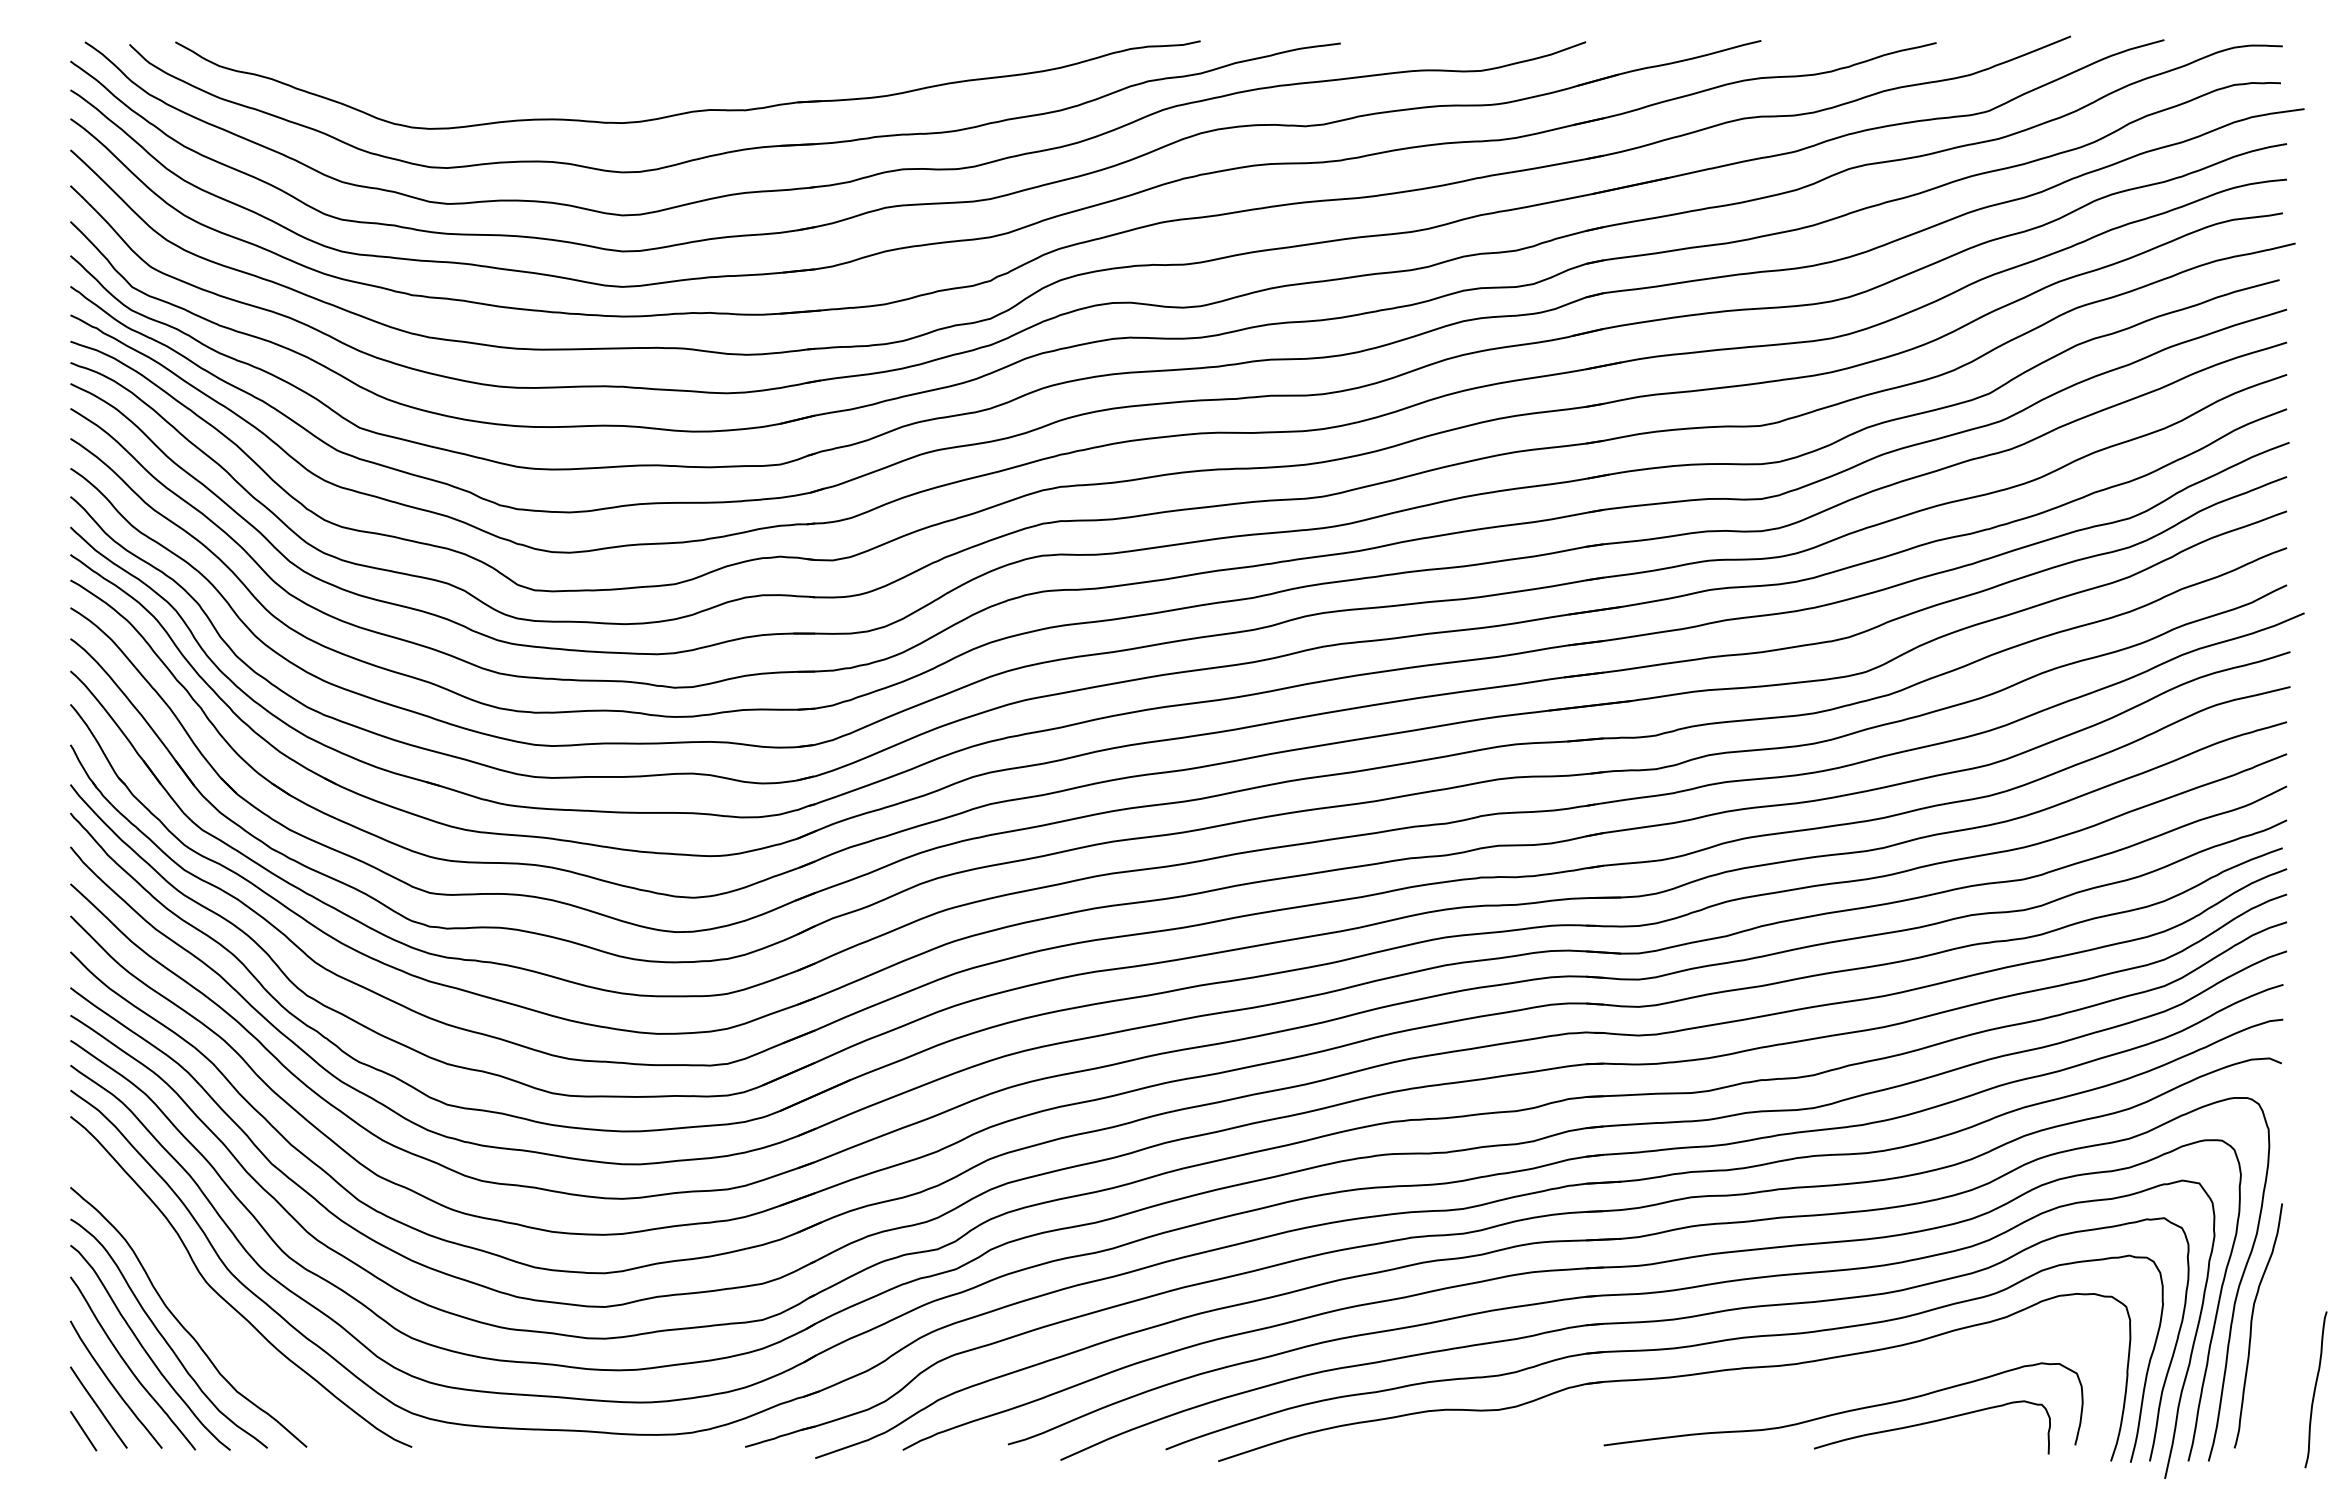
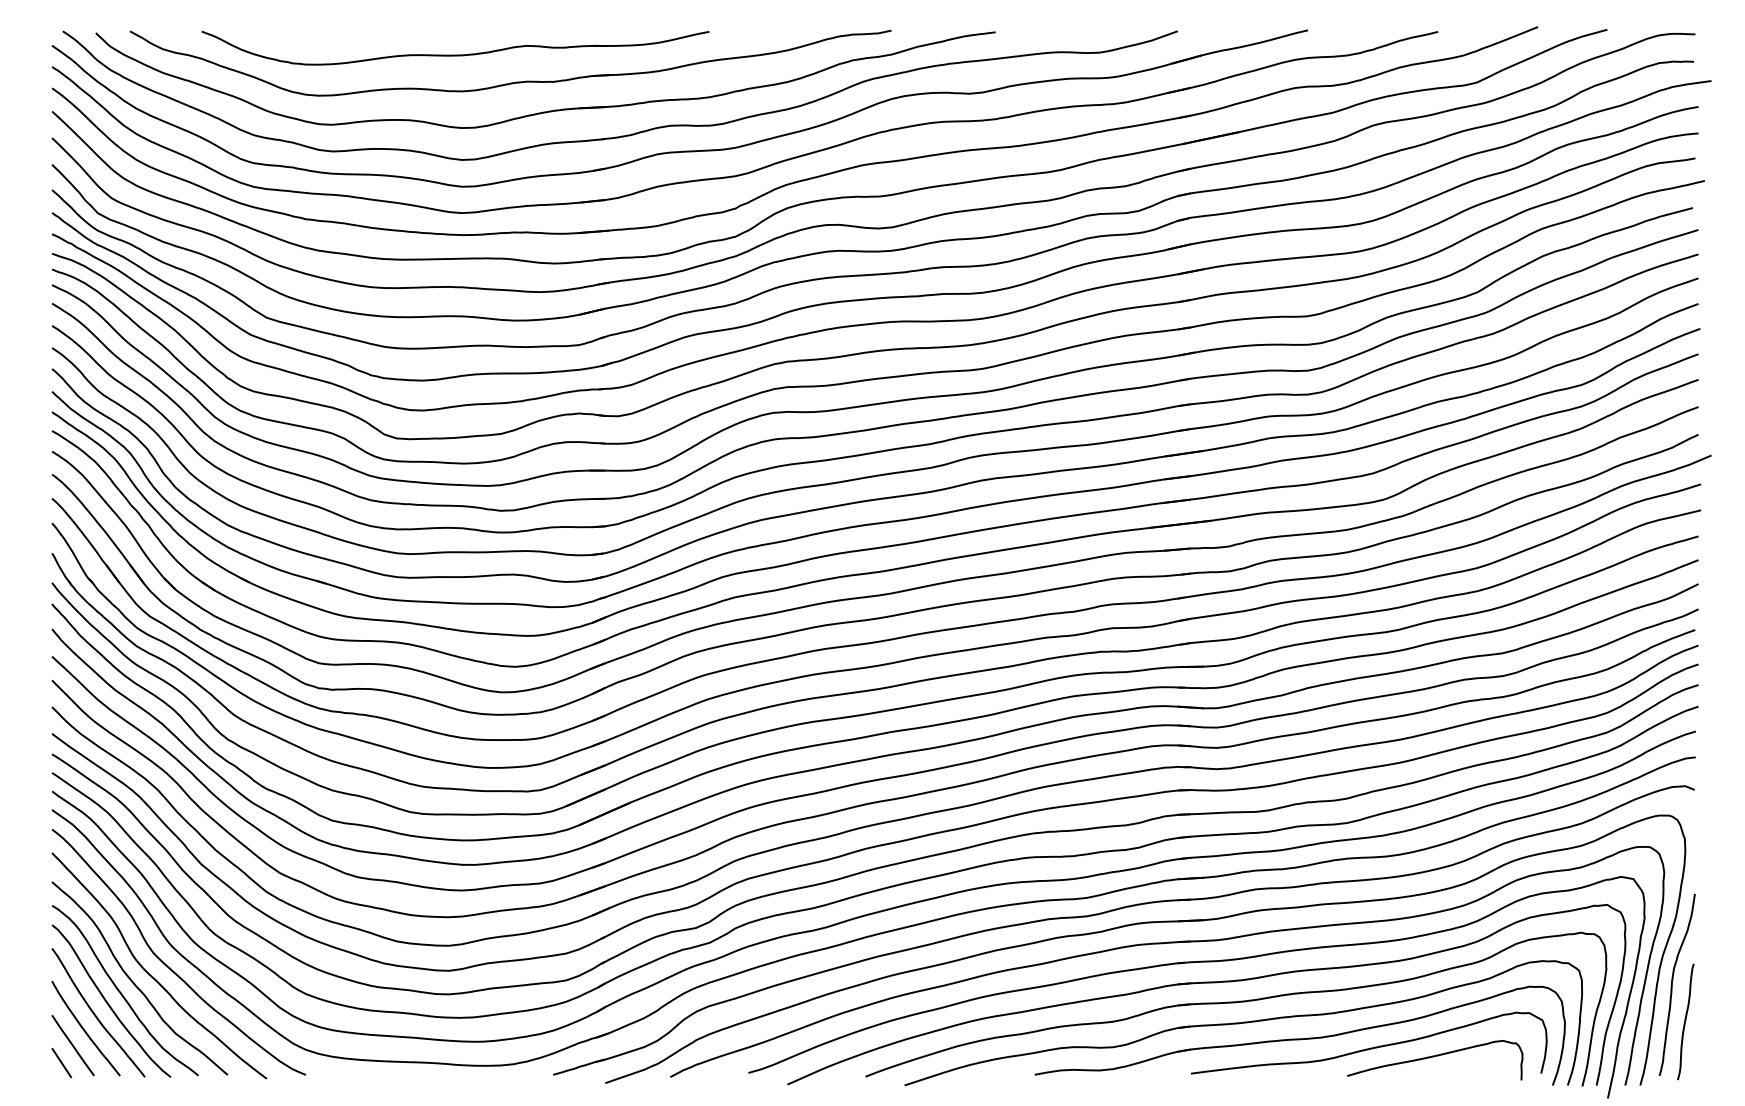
part: (613, 73) -> (455, 54), added
curve: (202, 1311) -> (150, 974), added
curve: (2315, 1389) -> (1685, 1021), moved
part: (1750, 1394) -> (1299, 1035), added

